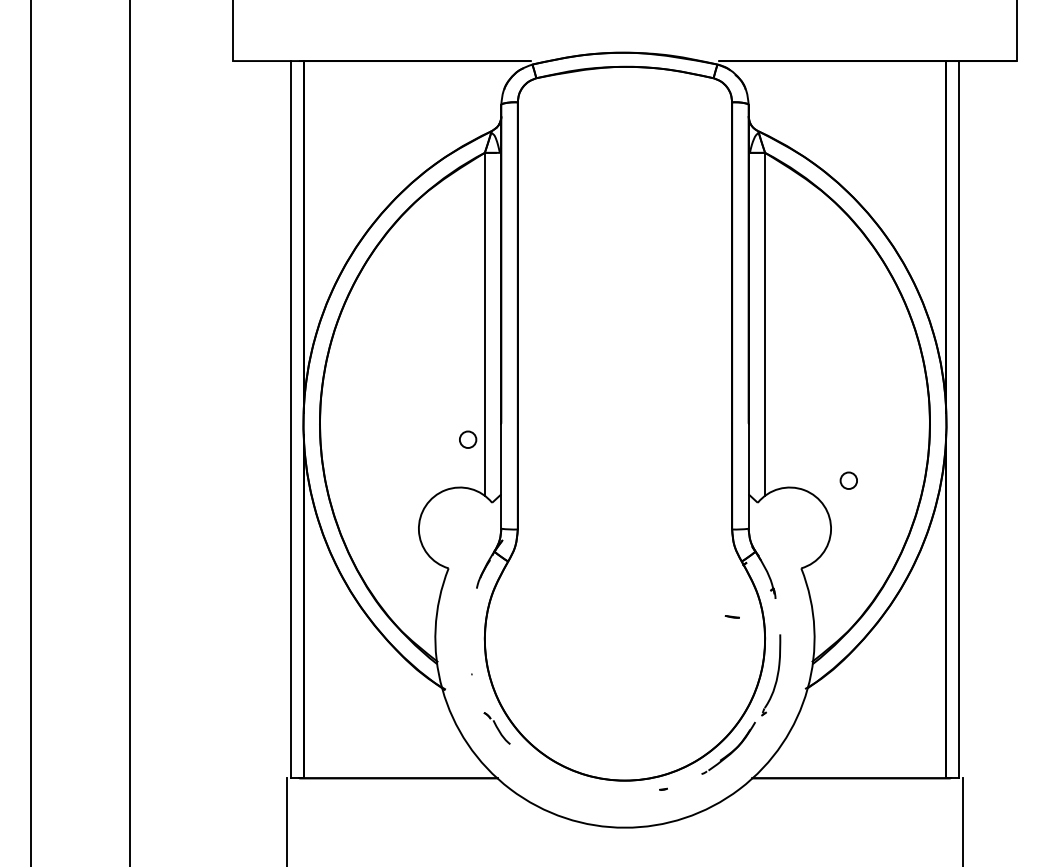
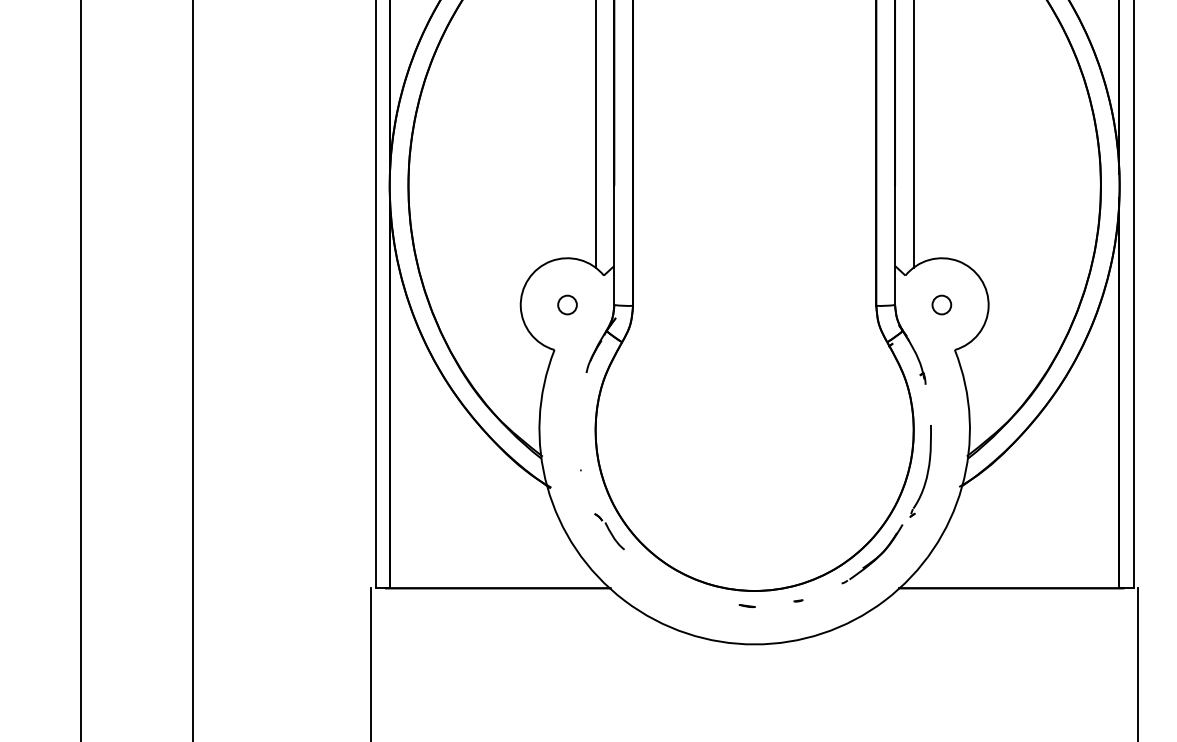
circle: (468, 439) -> (567, 304), moved
circle: (848, 480) -> (941, 304), moved
line: (731, 616) -> (746, 605), moved

